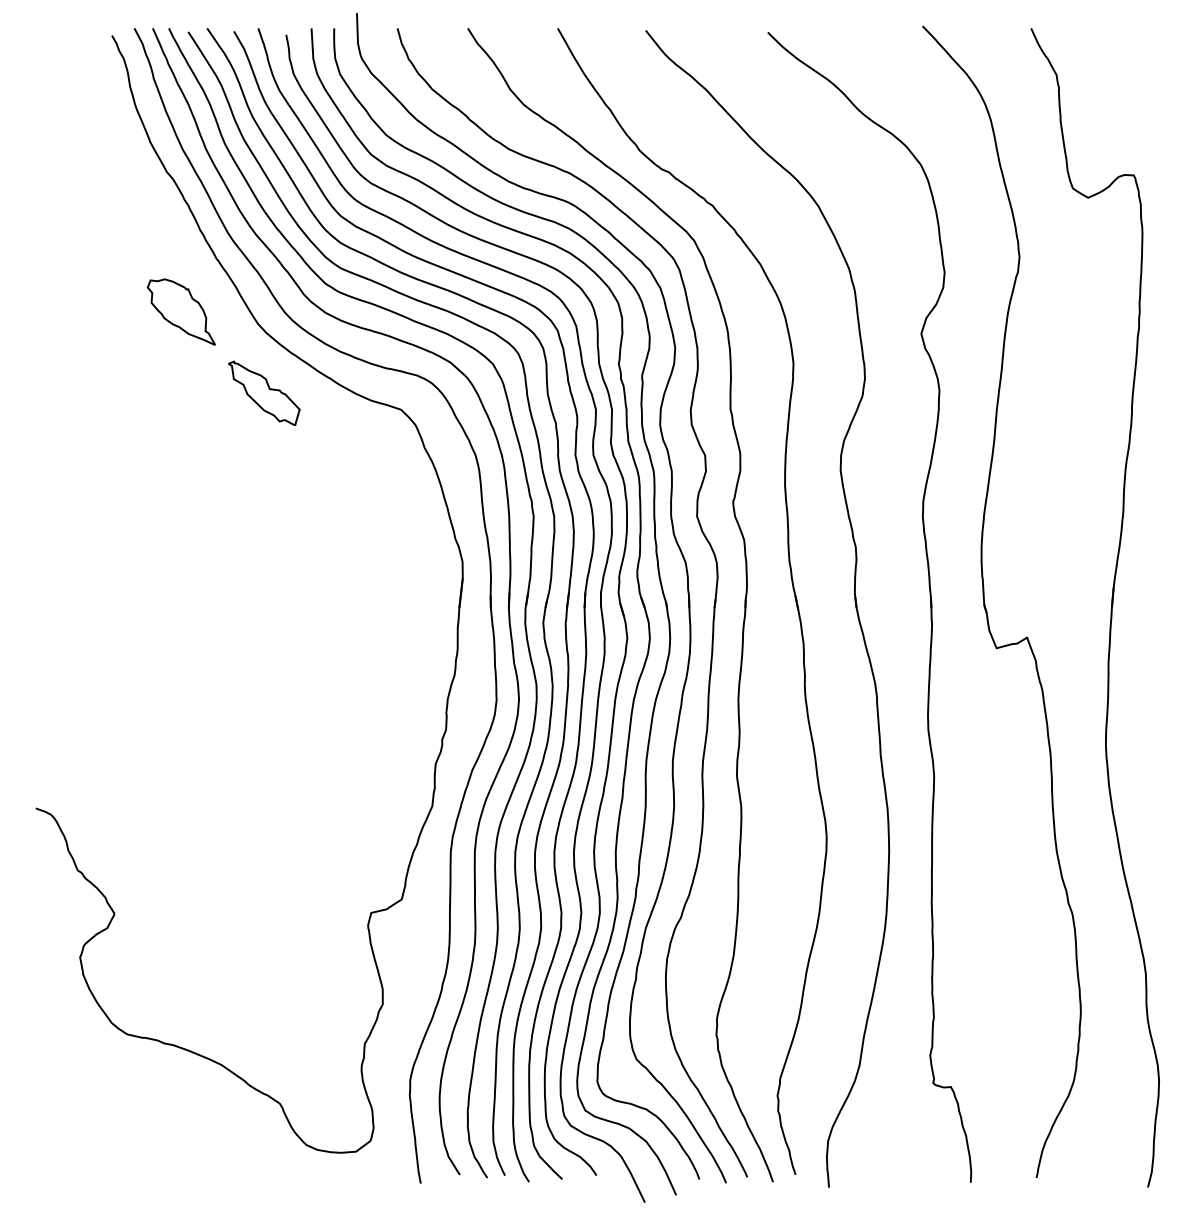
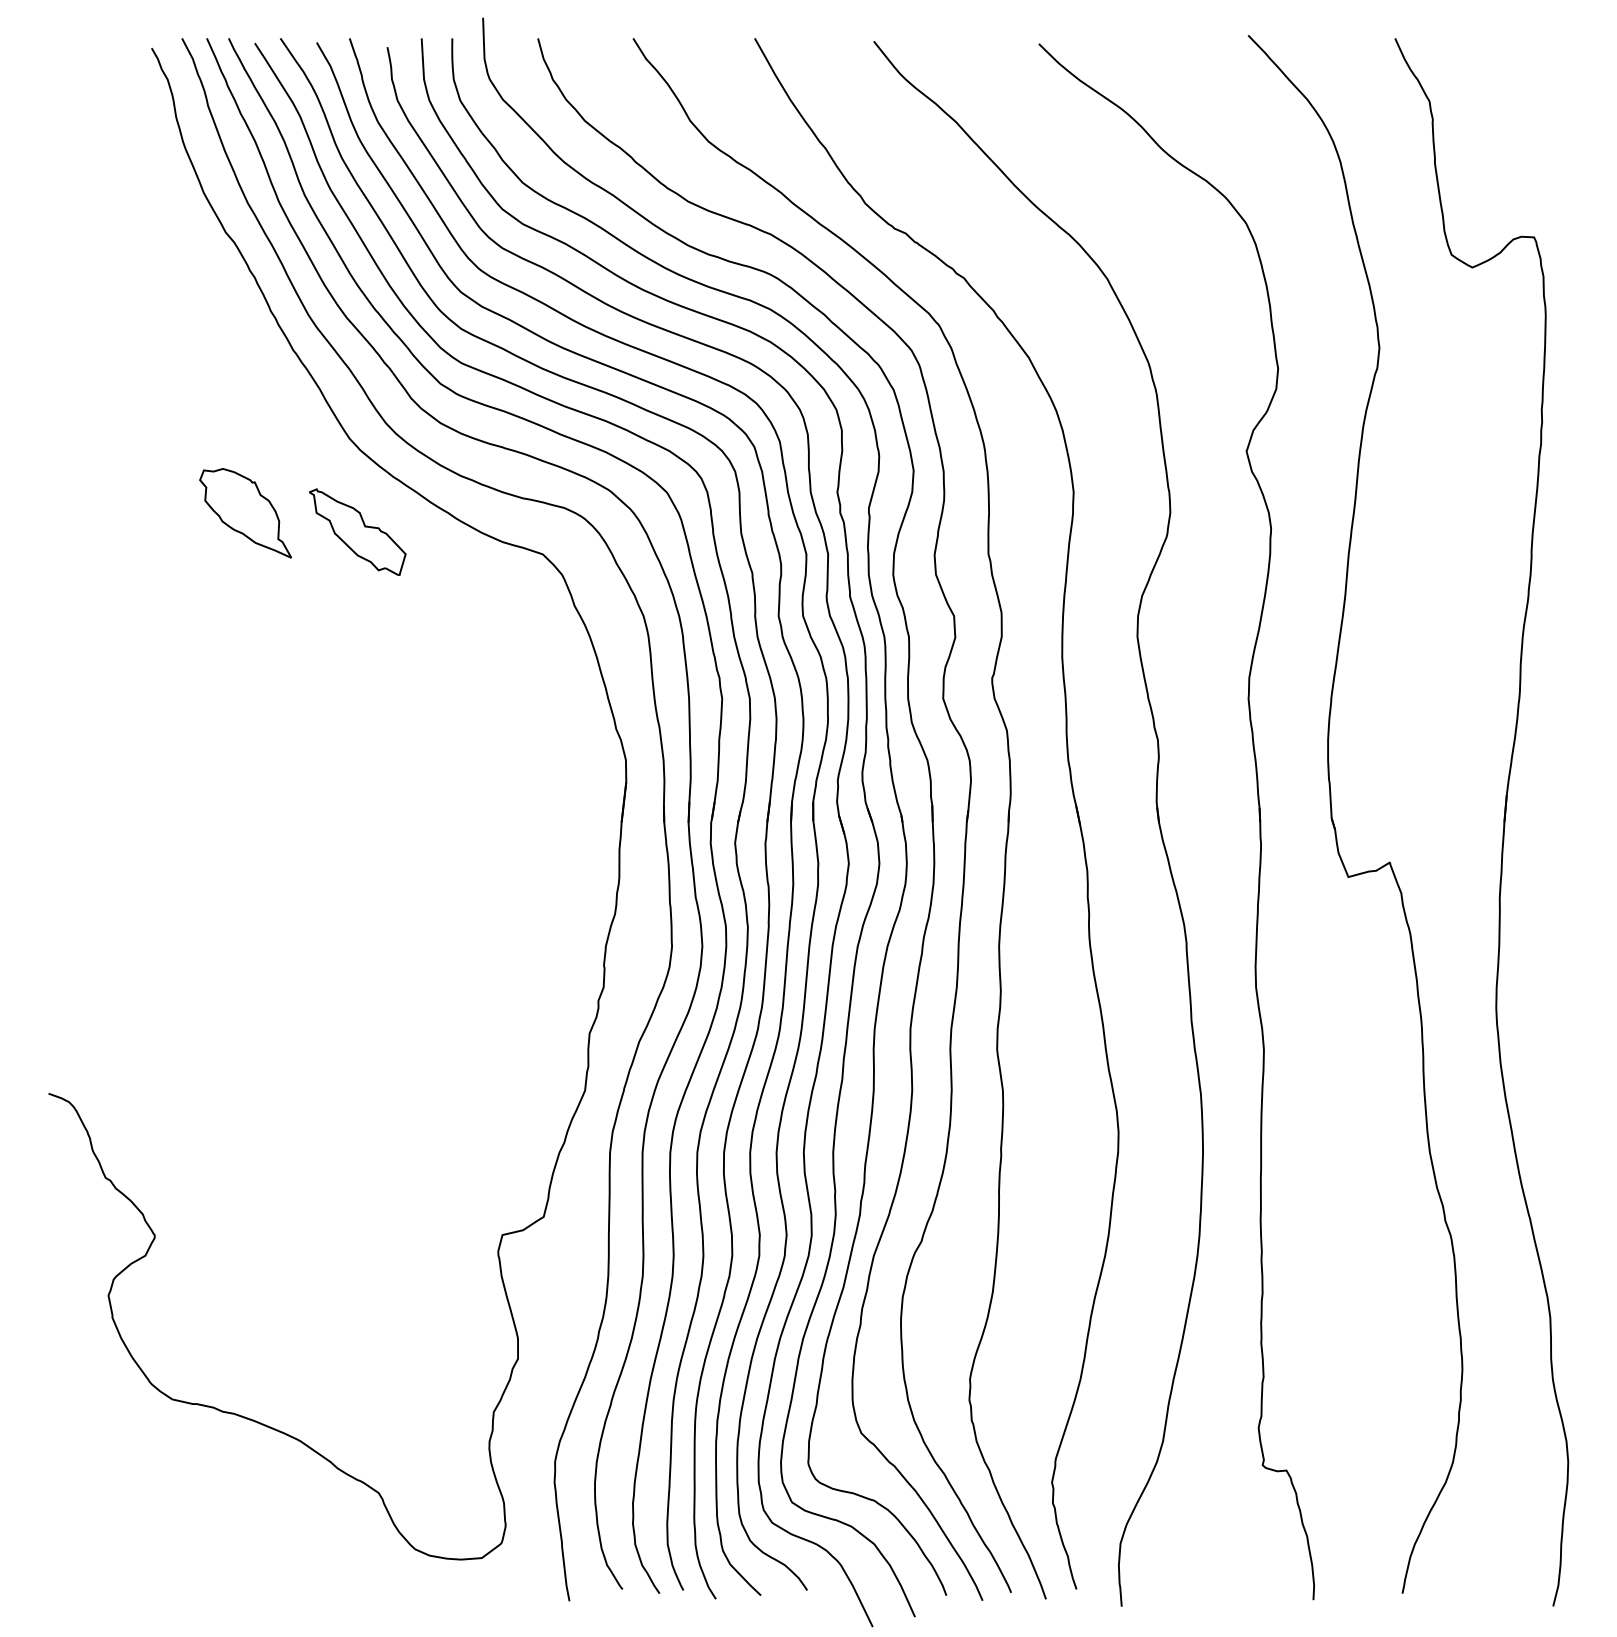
part: (181, 312) -> (245, 513), moved

